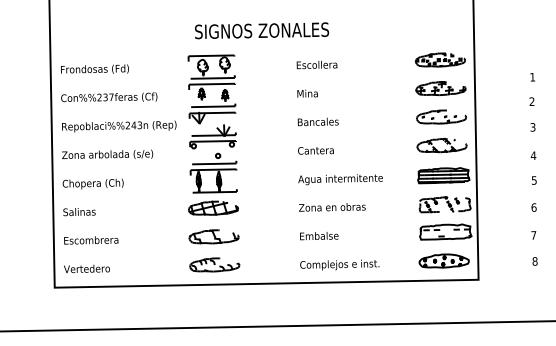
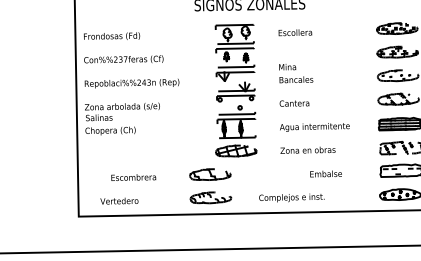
text: (307, 93) -> (287, 67), moved
part: (212, 134) -> (235, 90), moved
text: (79, 212) -> (99, 118), moved
text: (319, 236) -> (326, 174), moved
text: (91, 240) -> (133, 177), moved
text: (339, 264) -> (291, 197), moved
text: (86, 268) -> (119, 200), moved

